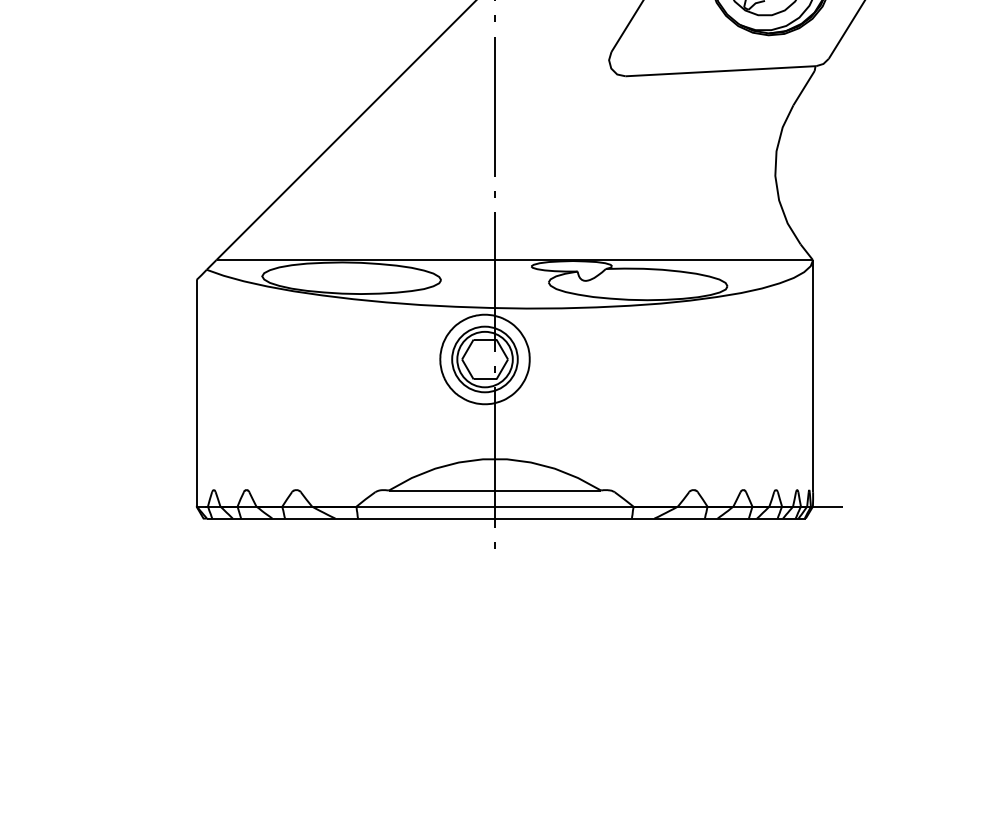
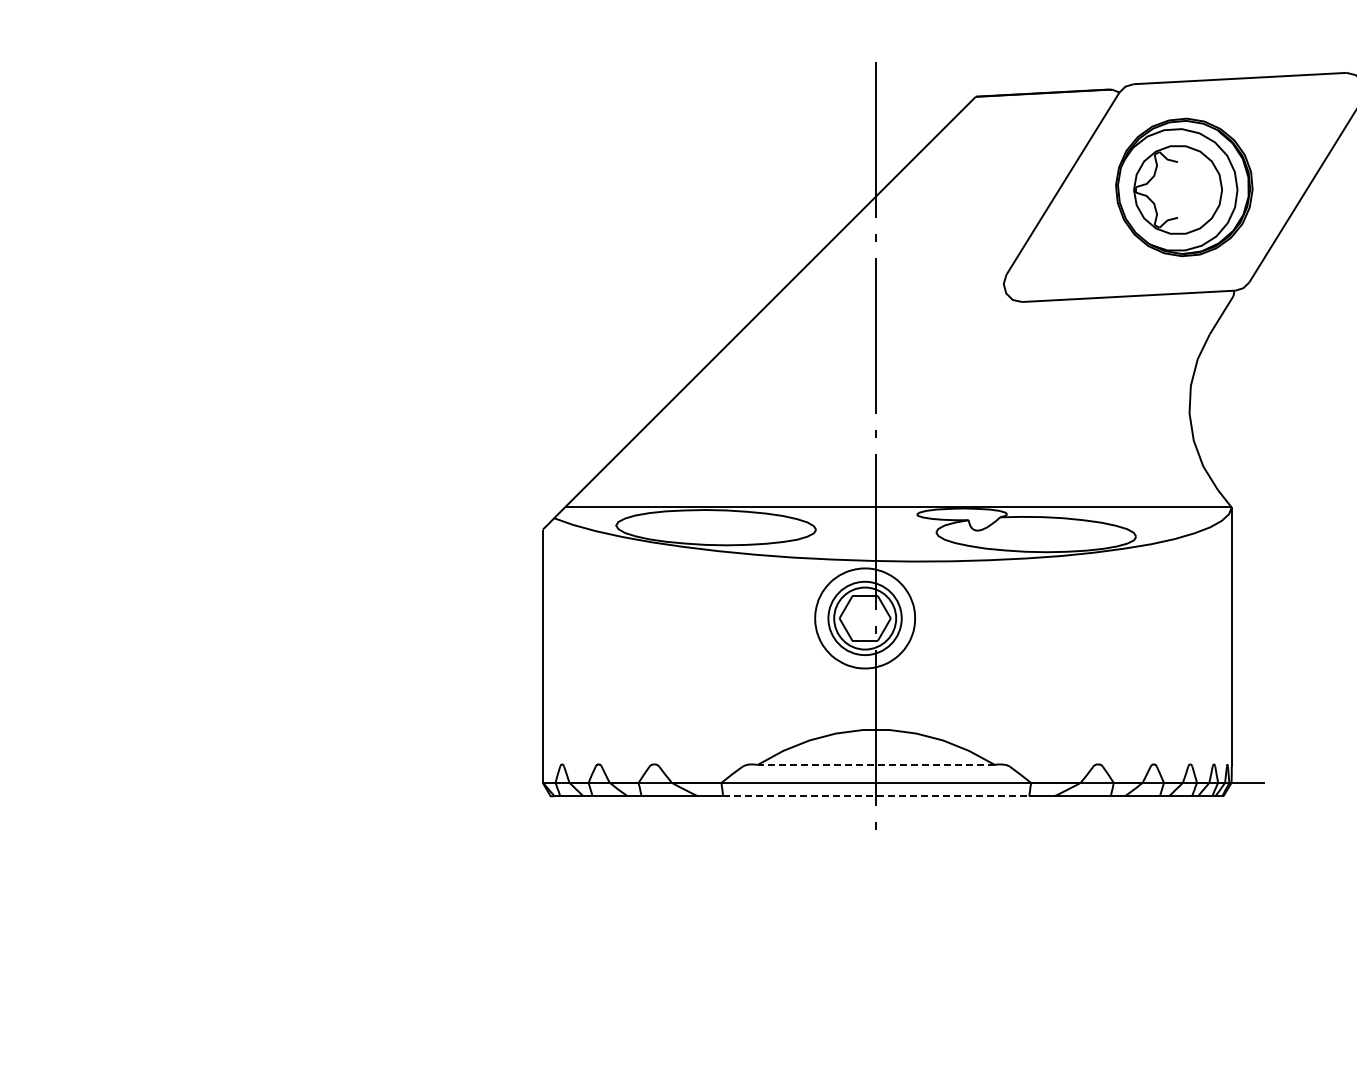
line: (495, 490) -> (876, 764), solid -> dashed
line: (495, 518) -> (876, 796), solid -> dashed

